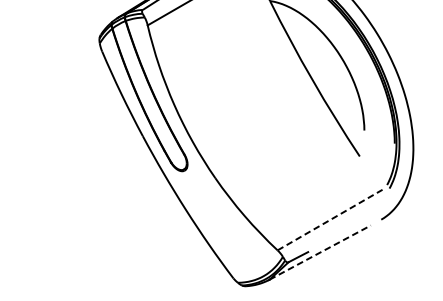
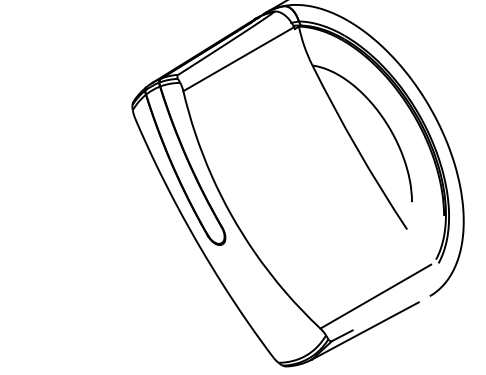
line: (329, 219) -> (375, 296), dashed -> solid
line: (320, 252) -> (365, 330), dashed -> solid

